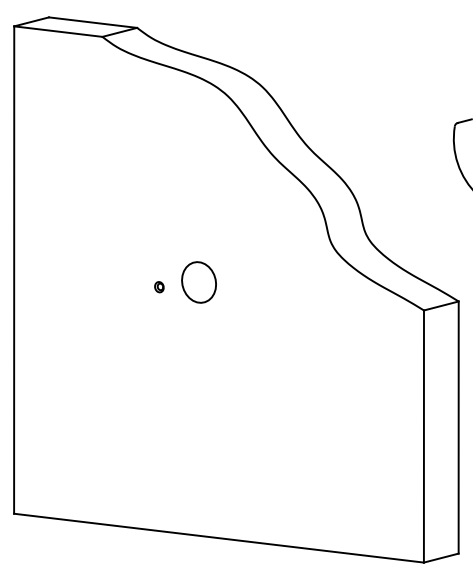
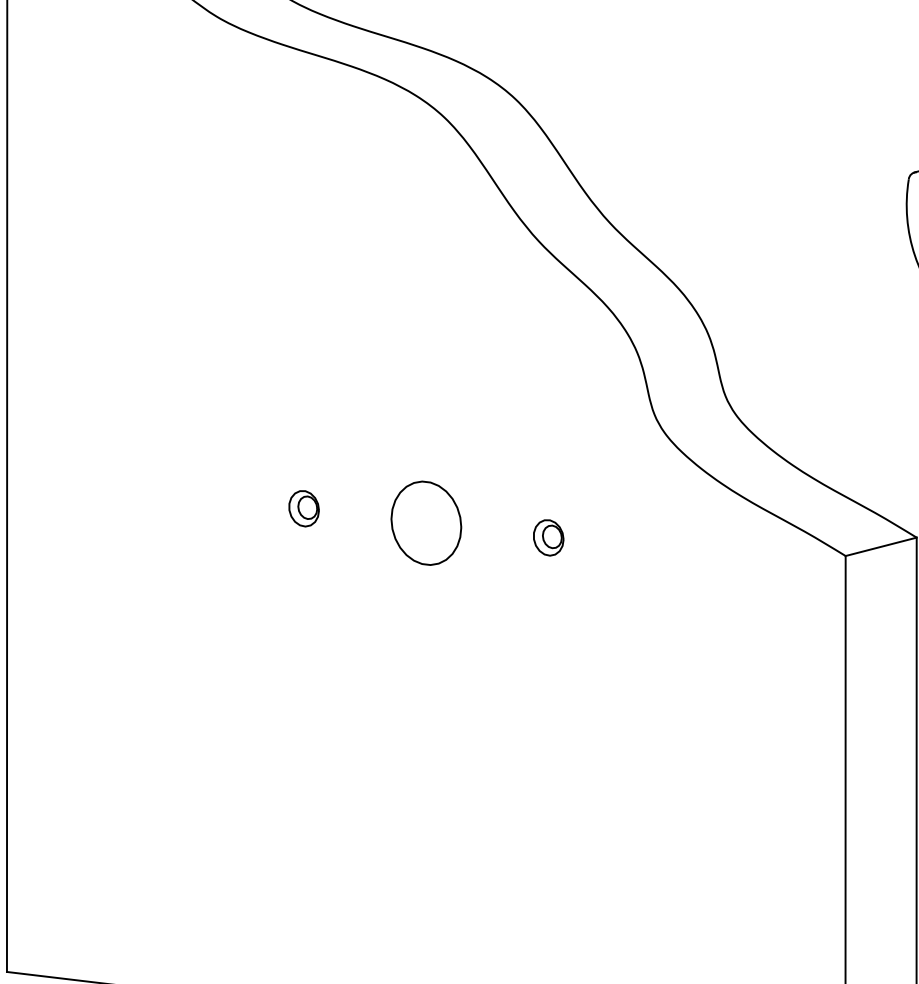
part: (198, 282) -> (425, 523), moved
part: (159, 286) -> (304, 506), size x1.67
part: (278, 301) -> (547, 537), added

